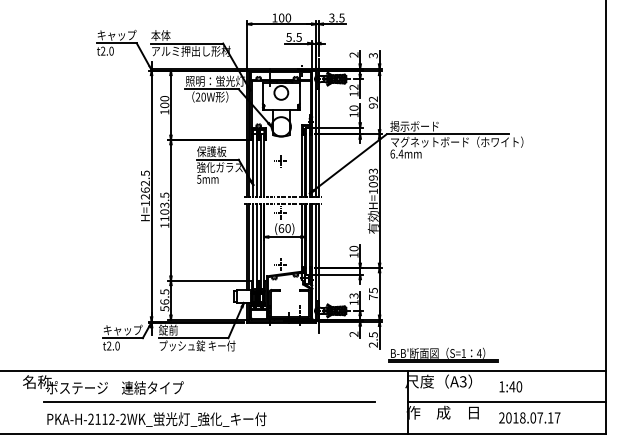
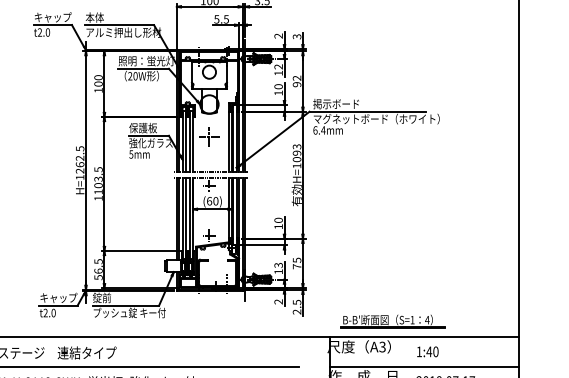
part: (280, 161) -> (208, 137), size x1.6
part: (443, 354) -> (393, 321), moved

